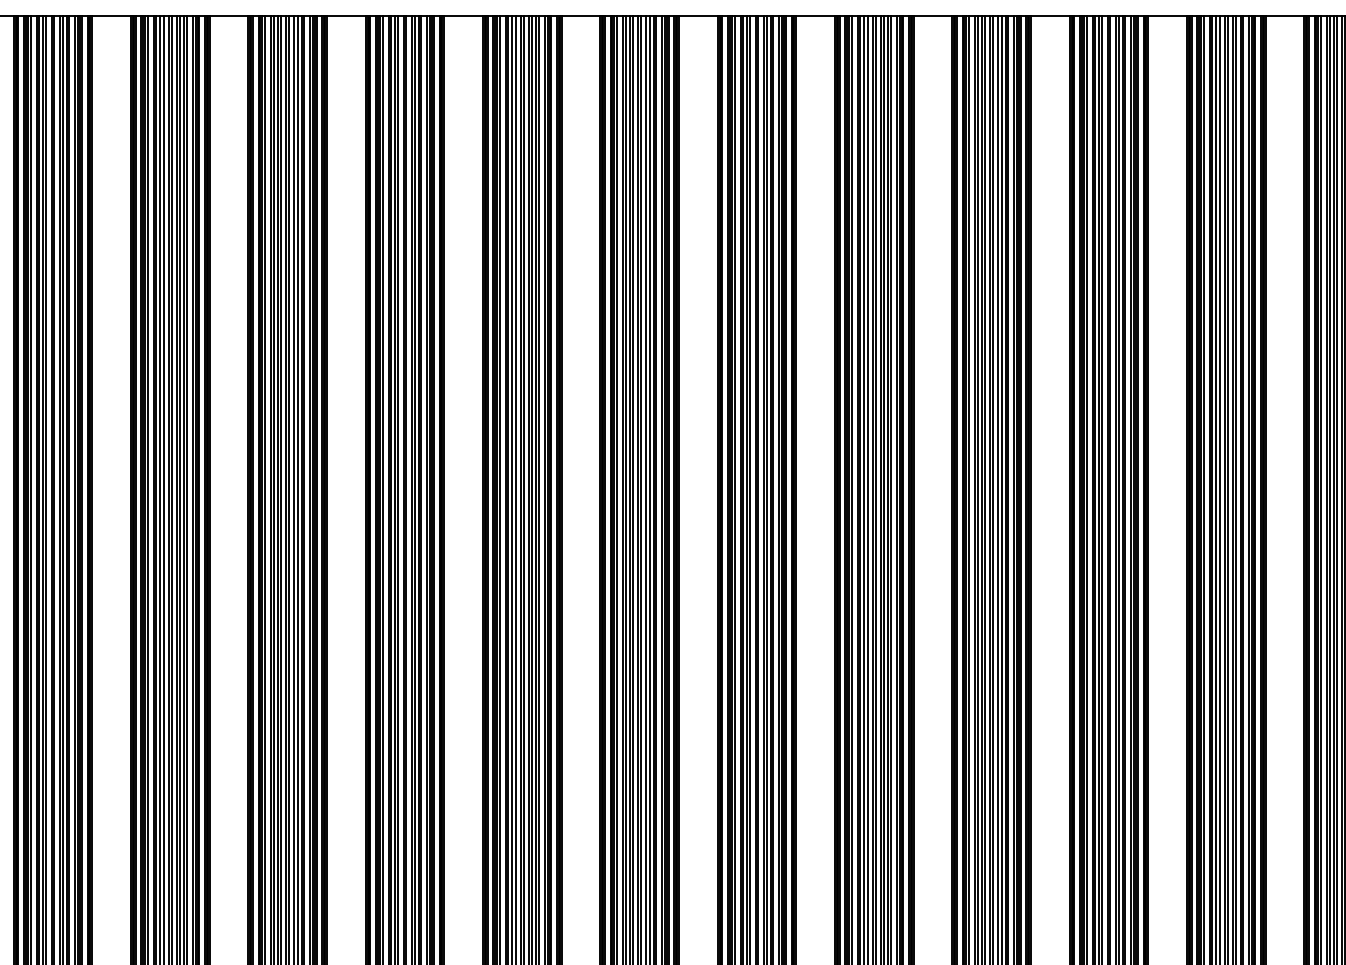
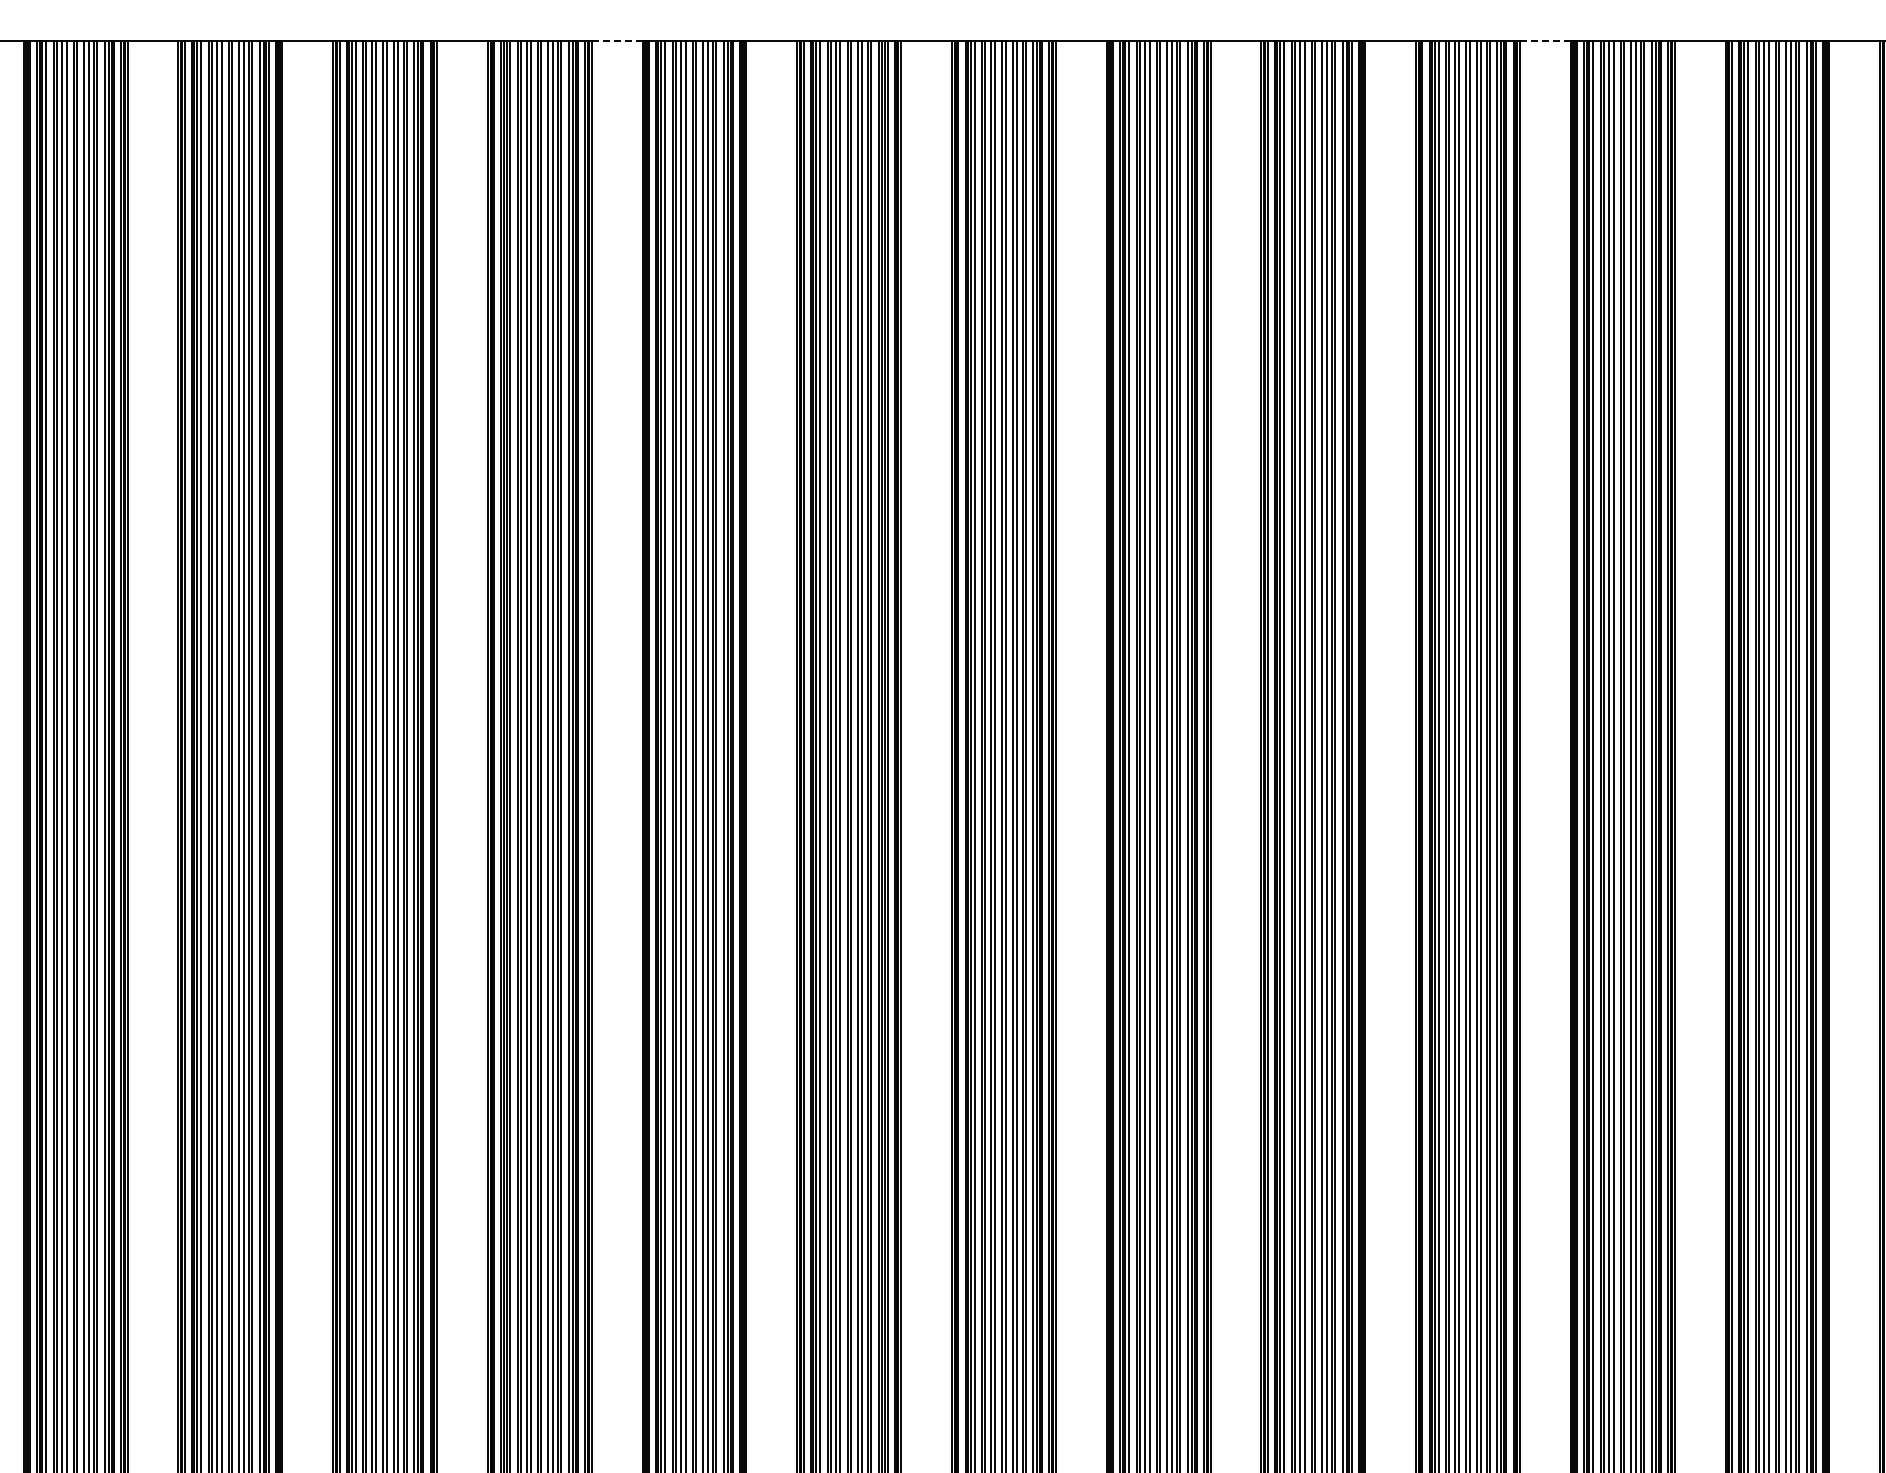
line: (580, 15) -> (616, 40), solid -> dashed
line: (1284, 15) -> (1544, 40), solid -> dashed

